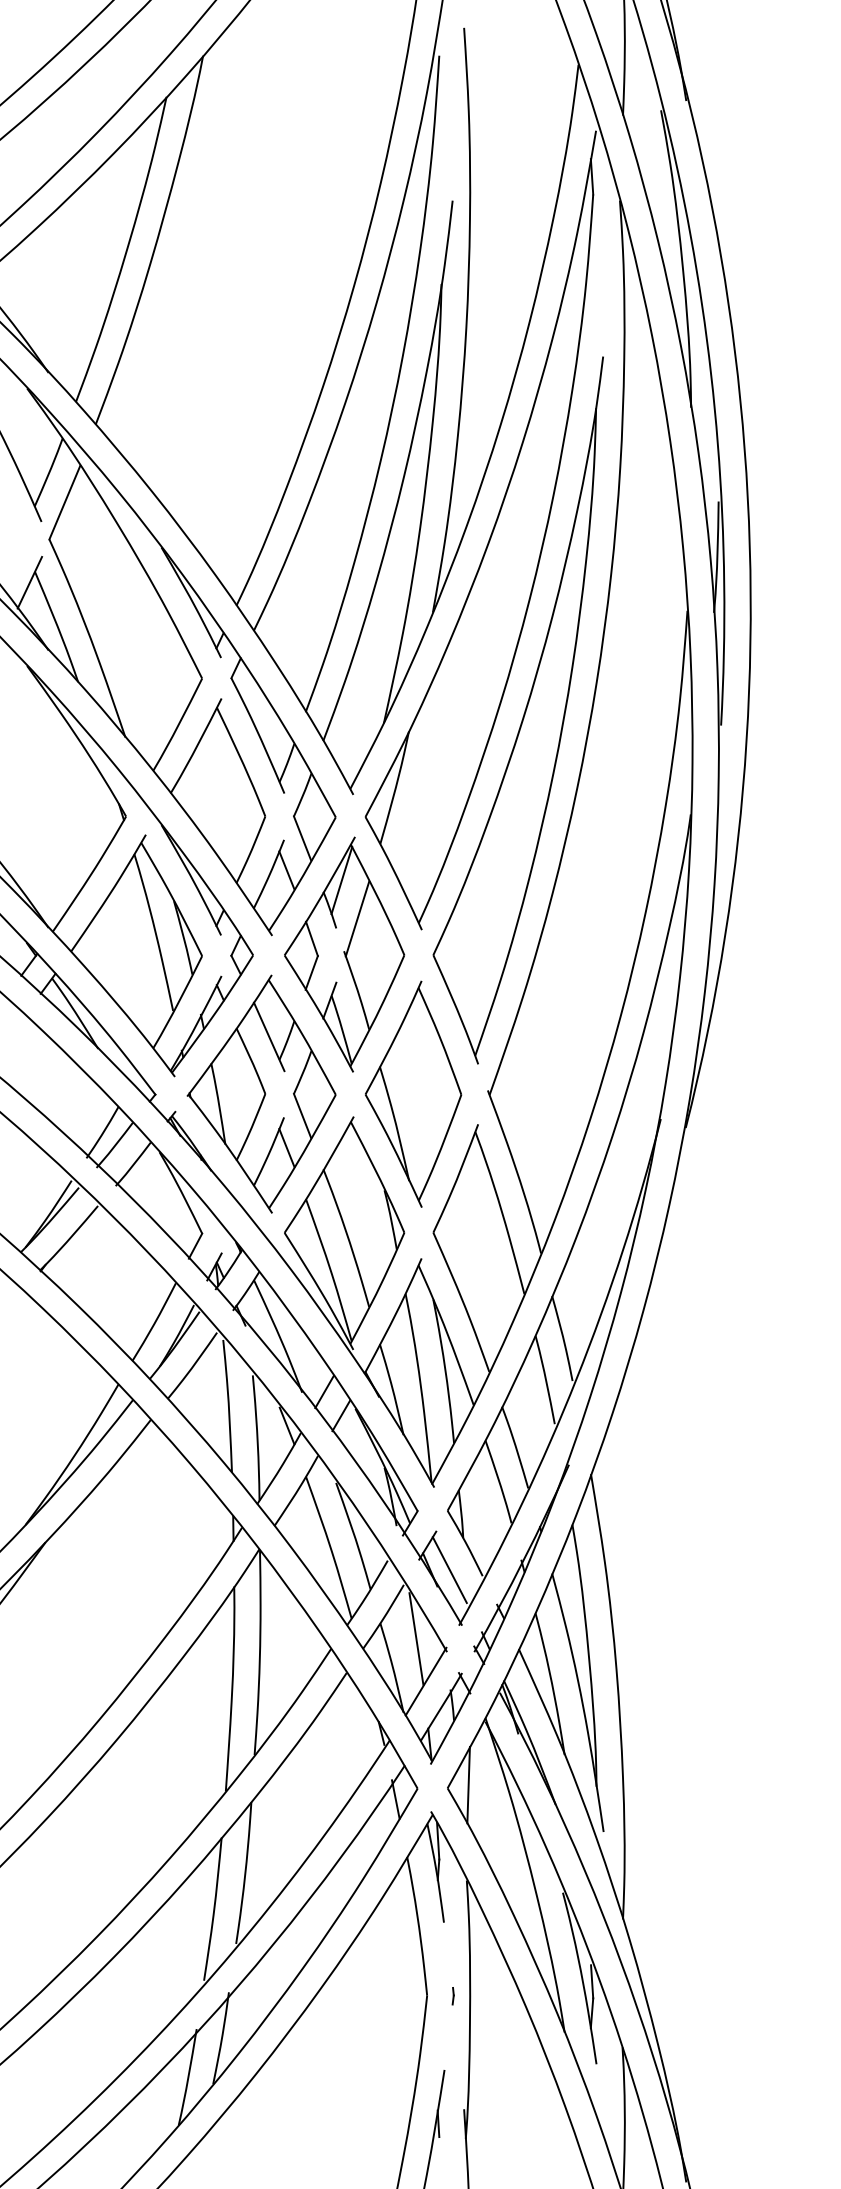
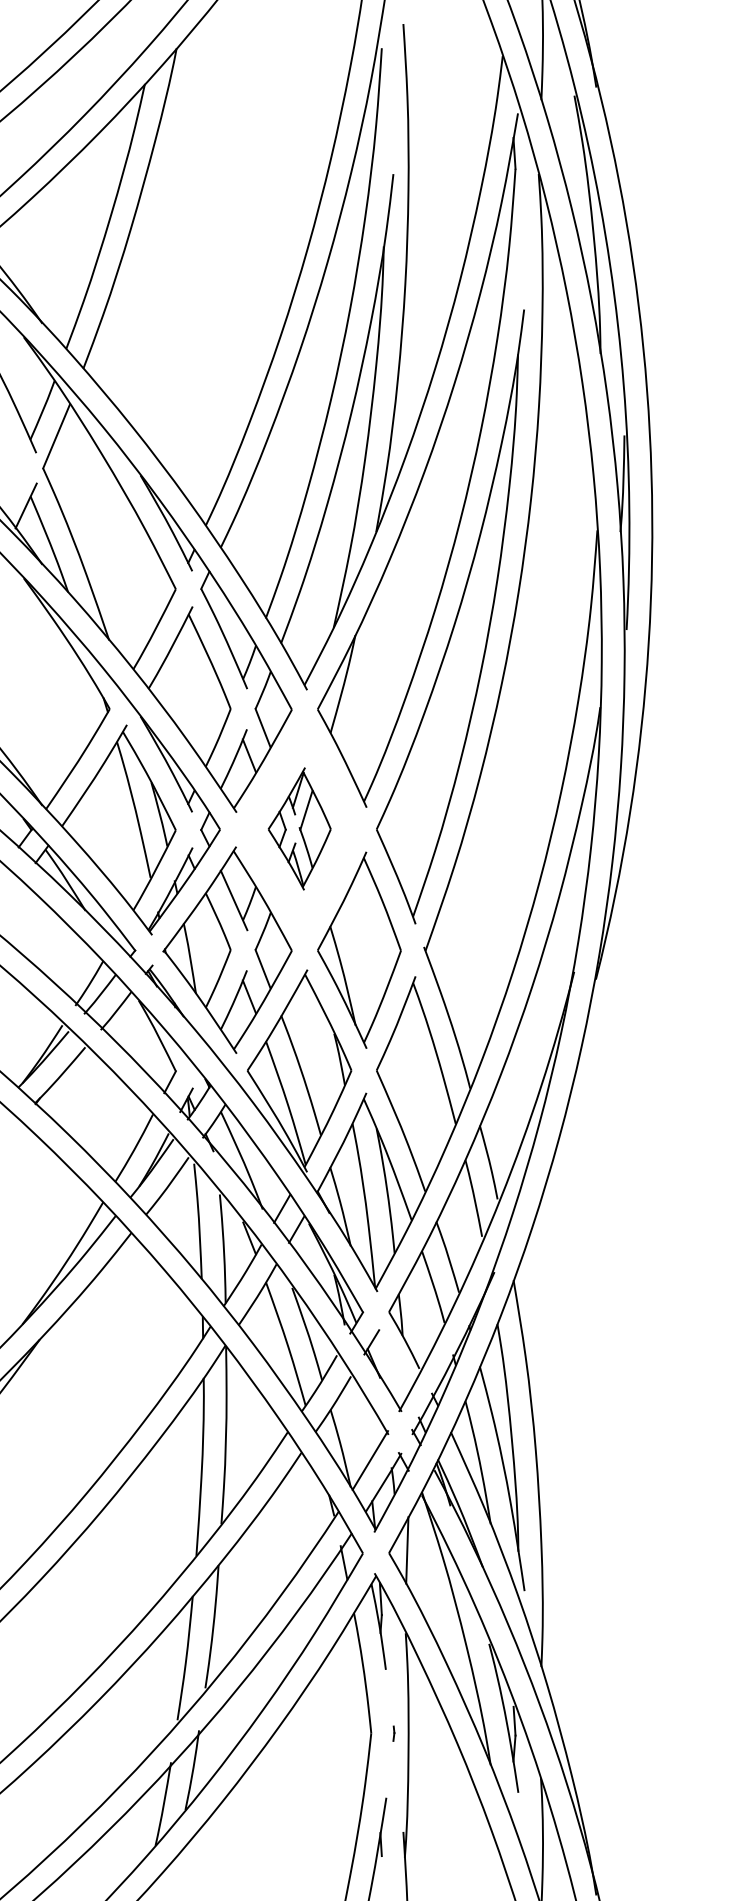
part: (344, 954) -> (299, 828), size x0.6
line: (449, 1570) -> (390, 1363), removed
line: (416, 1638) -> (362, 1423), removed

